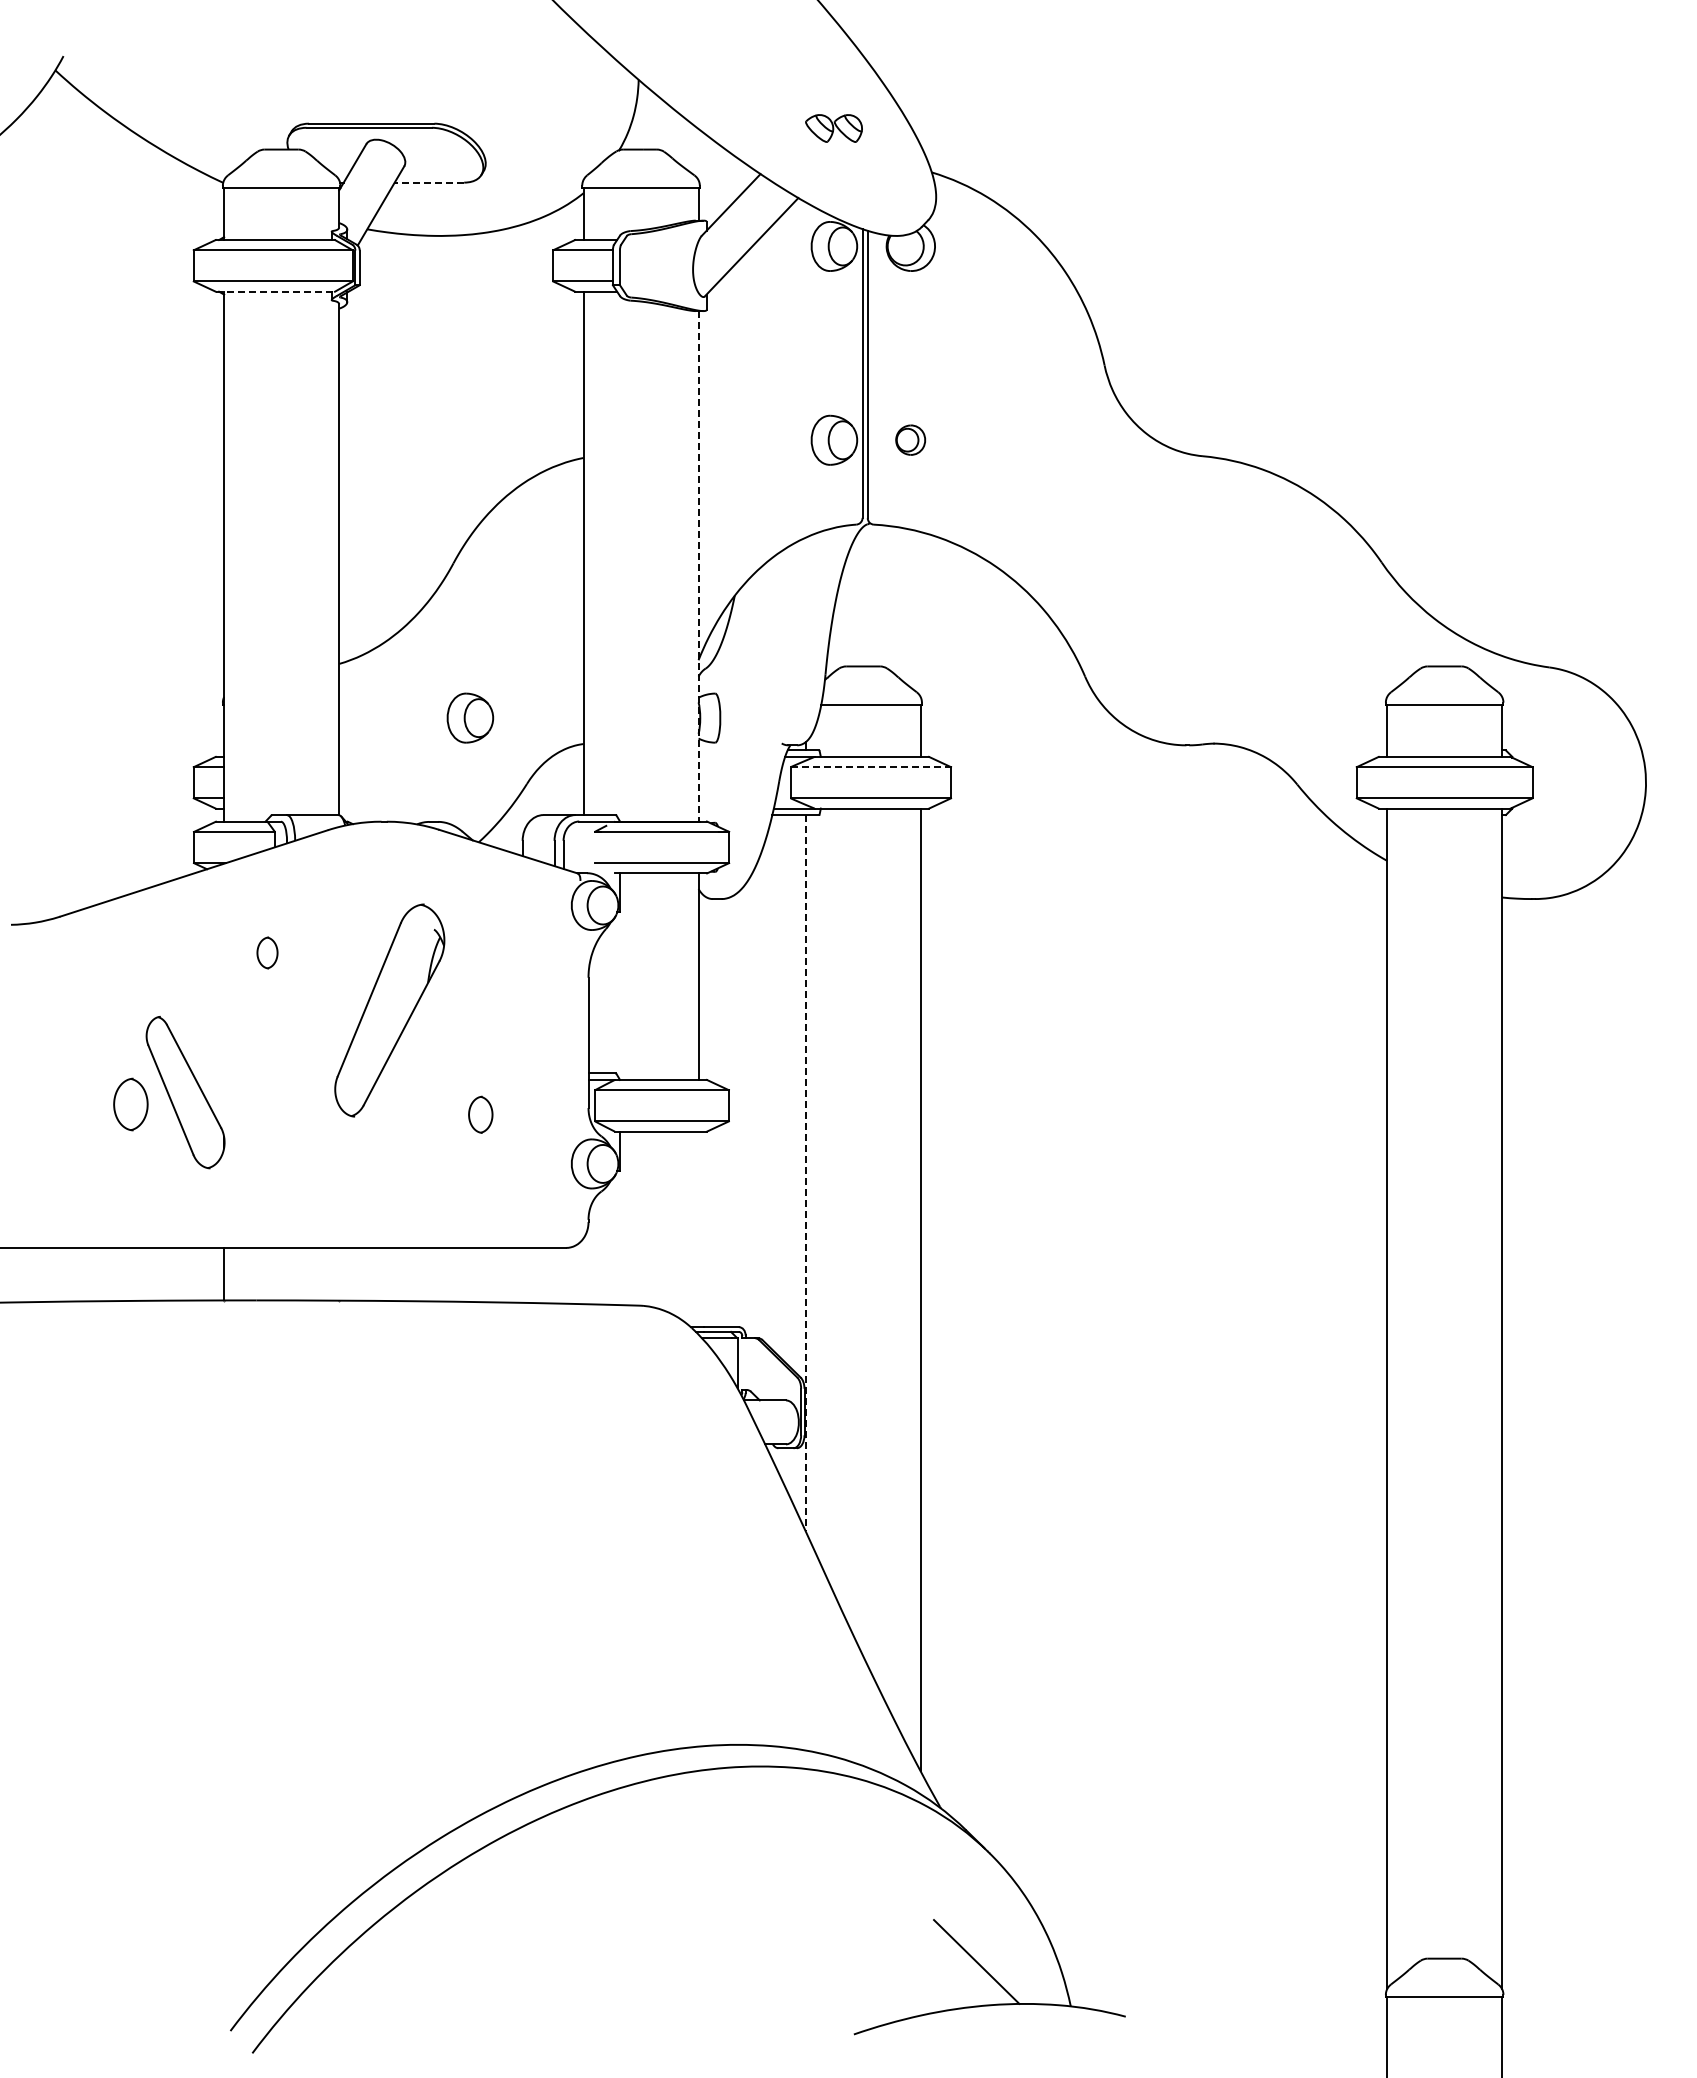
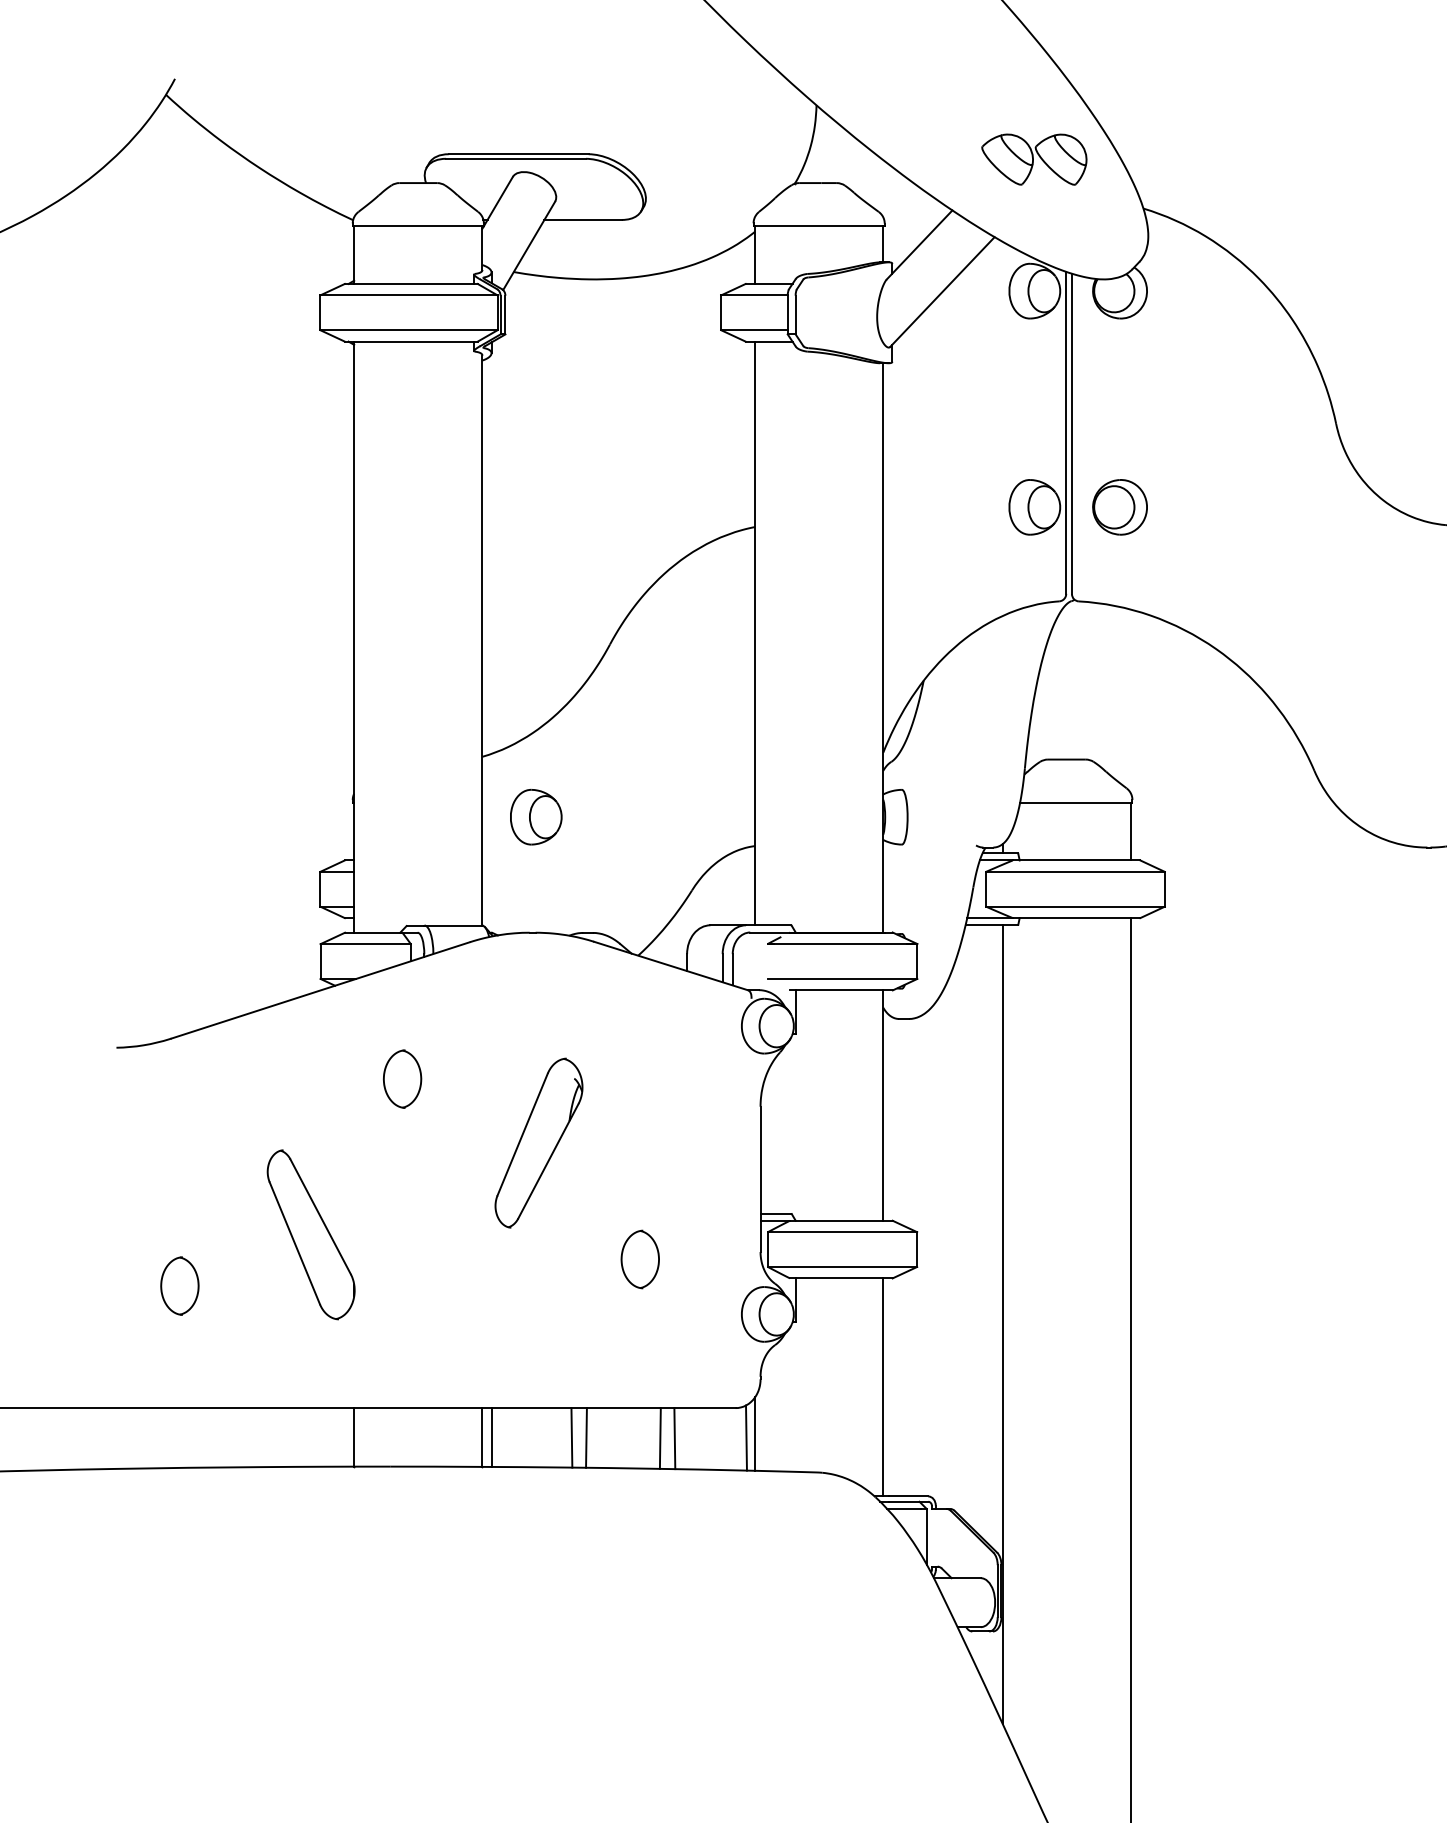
part: (833, 128) -> (1033, 159), size x1.67
line: (429, 182) -> (583, 219), dashed -> solid
line: (275, 291) -> (411, 341), dashed -> solid
part: (910, 439) -> (1119, 506), size x1.67
line: (698, 566) -> (883, 648), dashed -> solid
part: (470, 717) -> (536, 816), moved
line: (871, 767) -> (1076, 872), dashed -> solid
part: (267, 952) -> (402, 1078), size x1.67
part: (389, 1009) -> (538, 1142), size x0.71
part: (130, 1104) -> (179, 1286), moved
part: (480, 1114) -> (640, 1259), size x1.43
line: (805, 1173) -> (1002, 1325), dashed -> solid
line: (698, 1229) -> (883, 1387), added
line: (583, 1271) -> (754, 1434), added
line: (339, 1273) -> (482, 1436), added
line: (347, 1273) -> (491, 1436), added
line: (418, 1274) -> (570, 1437), added
line: (432, 1274) -> (586, 1437), added
line: (498, 1274) -> (660, 1437), added
line: (511, 1274) -> (674, 1437), added
line: (575, 1274) -> (746, 1437), added

